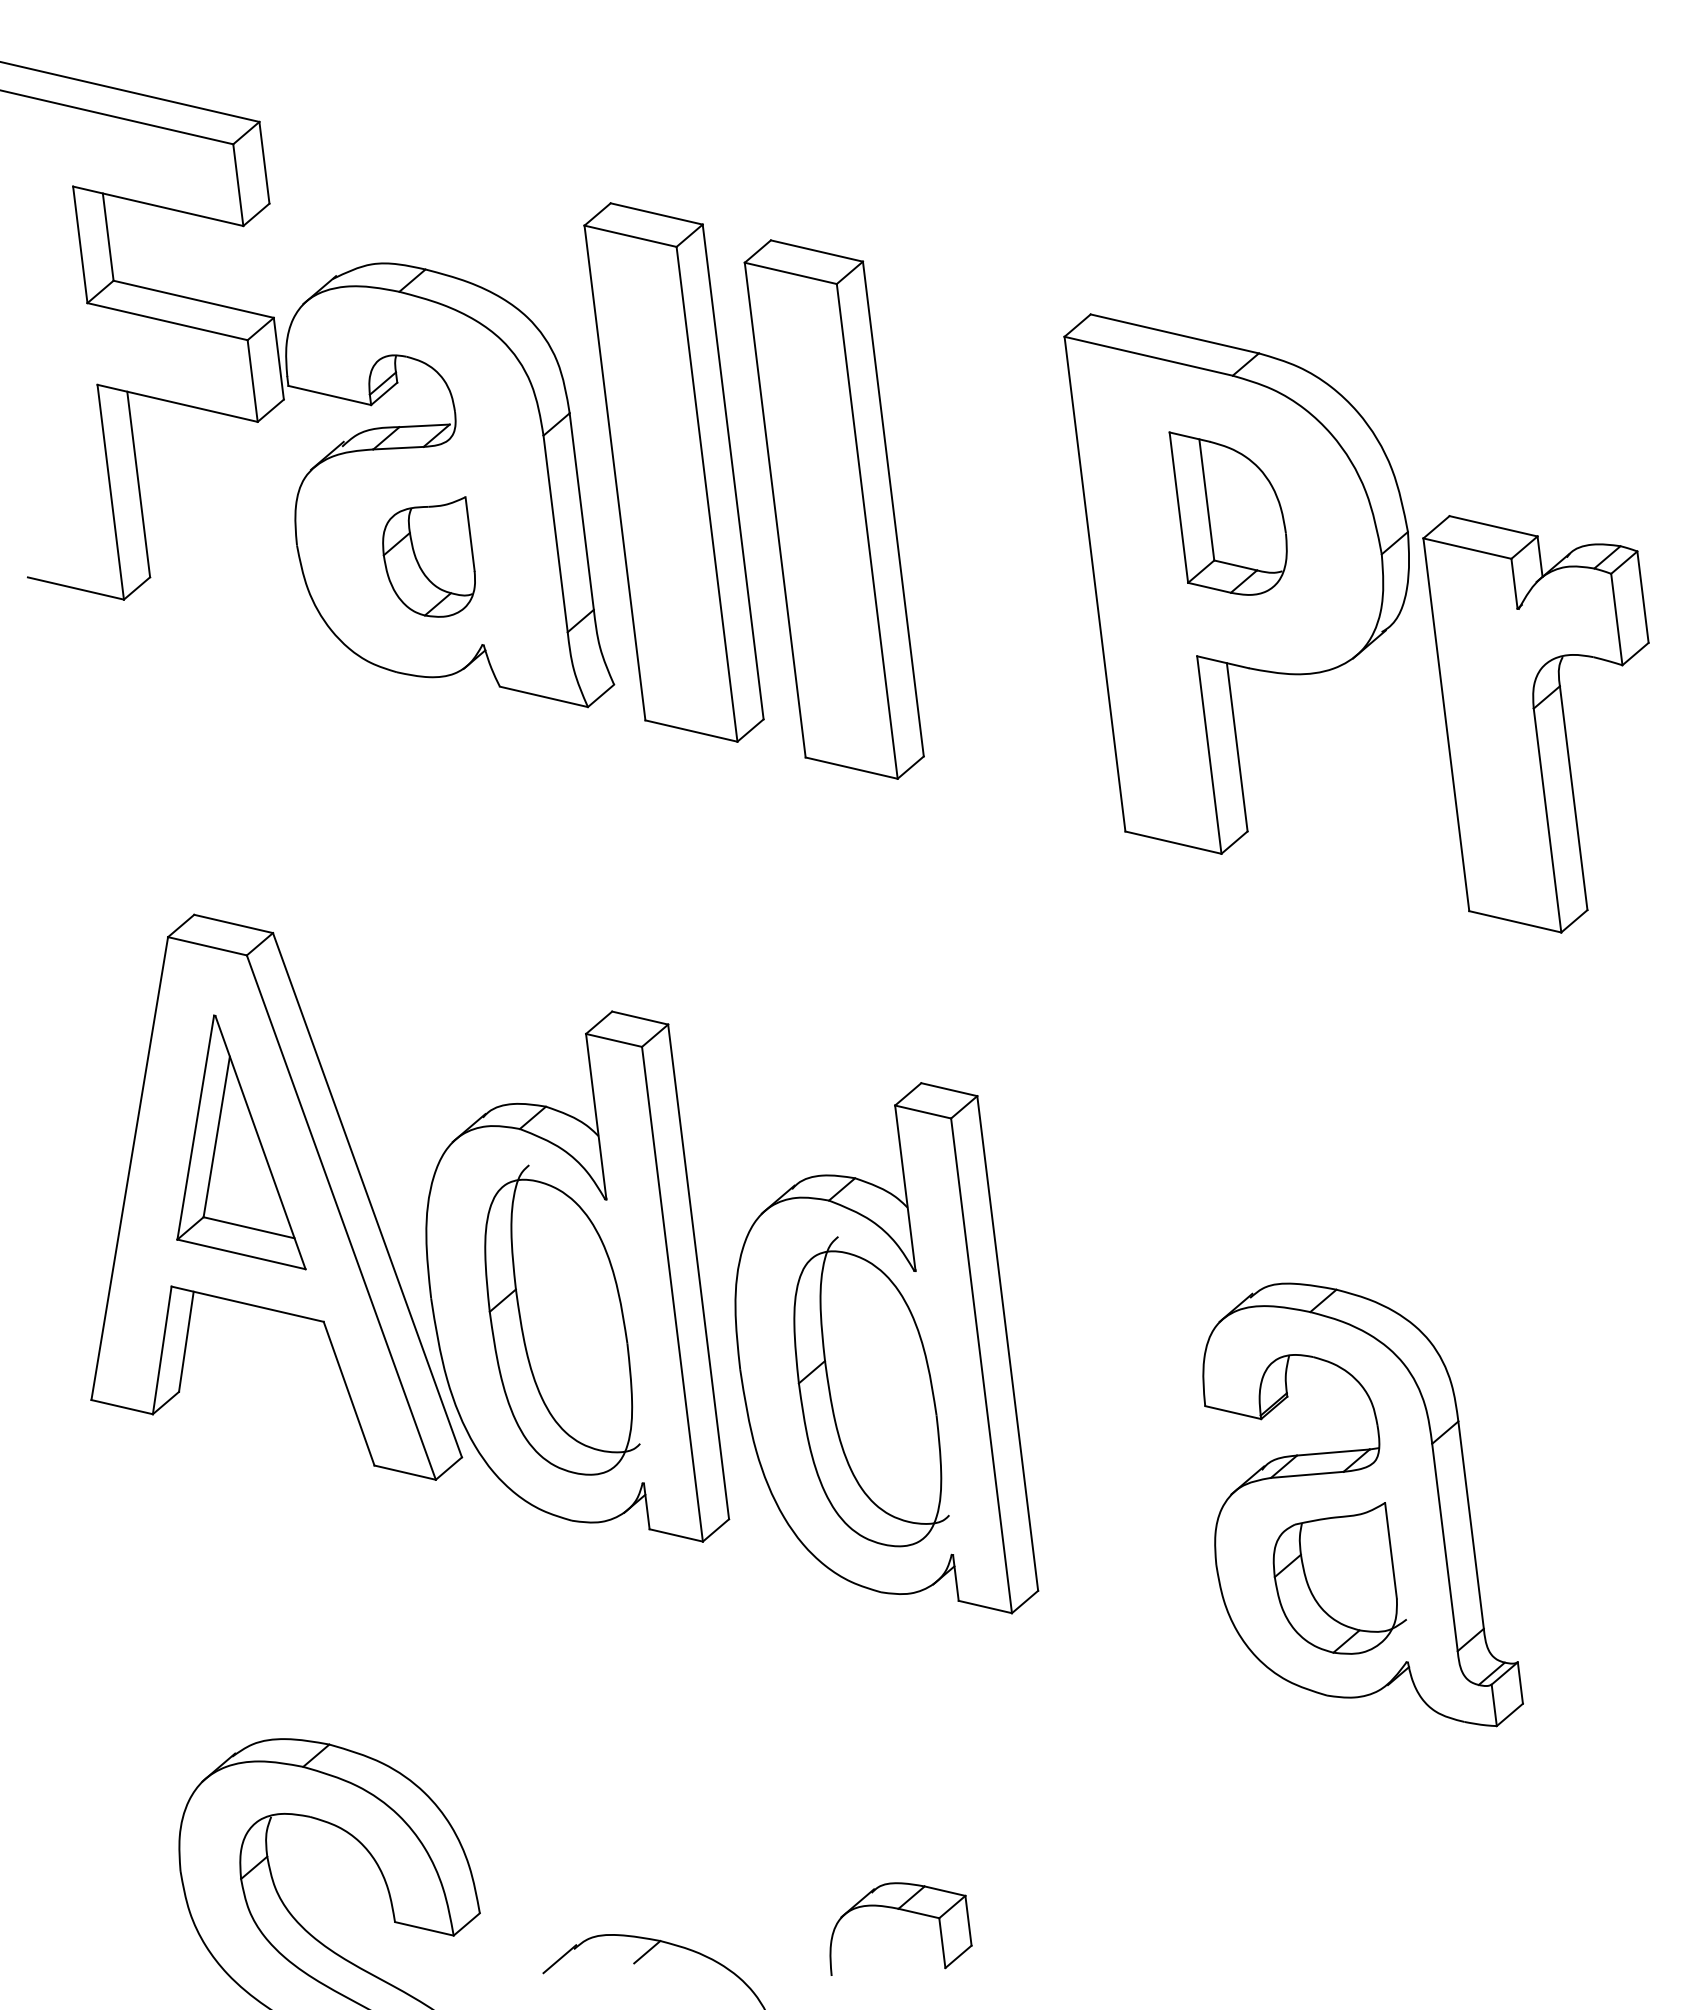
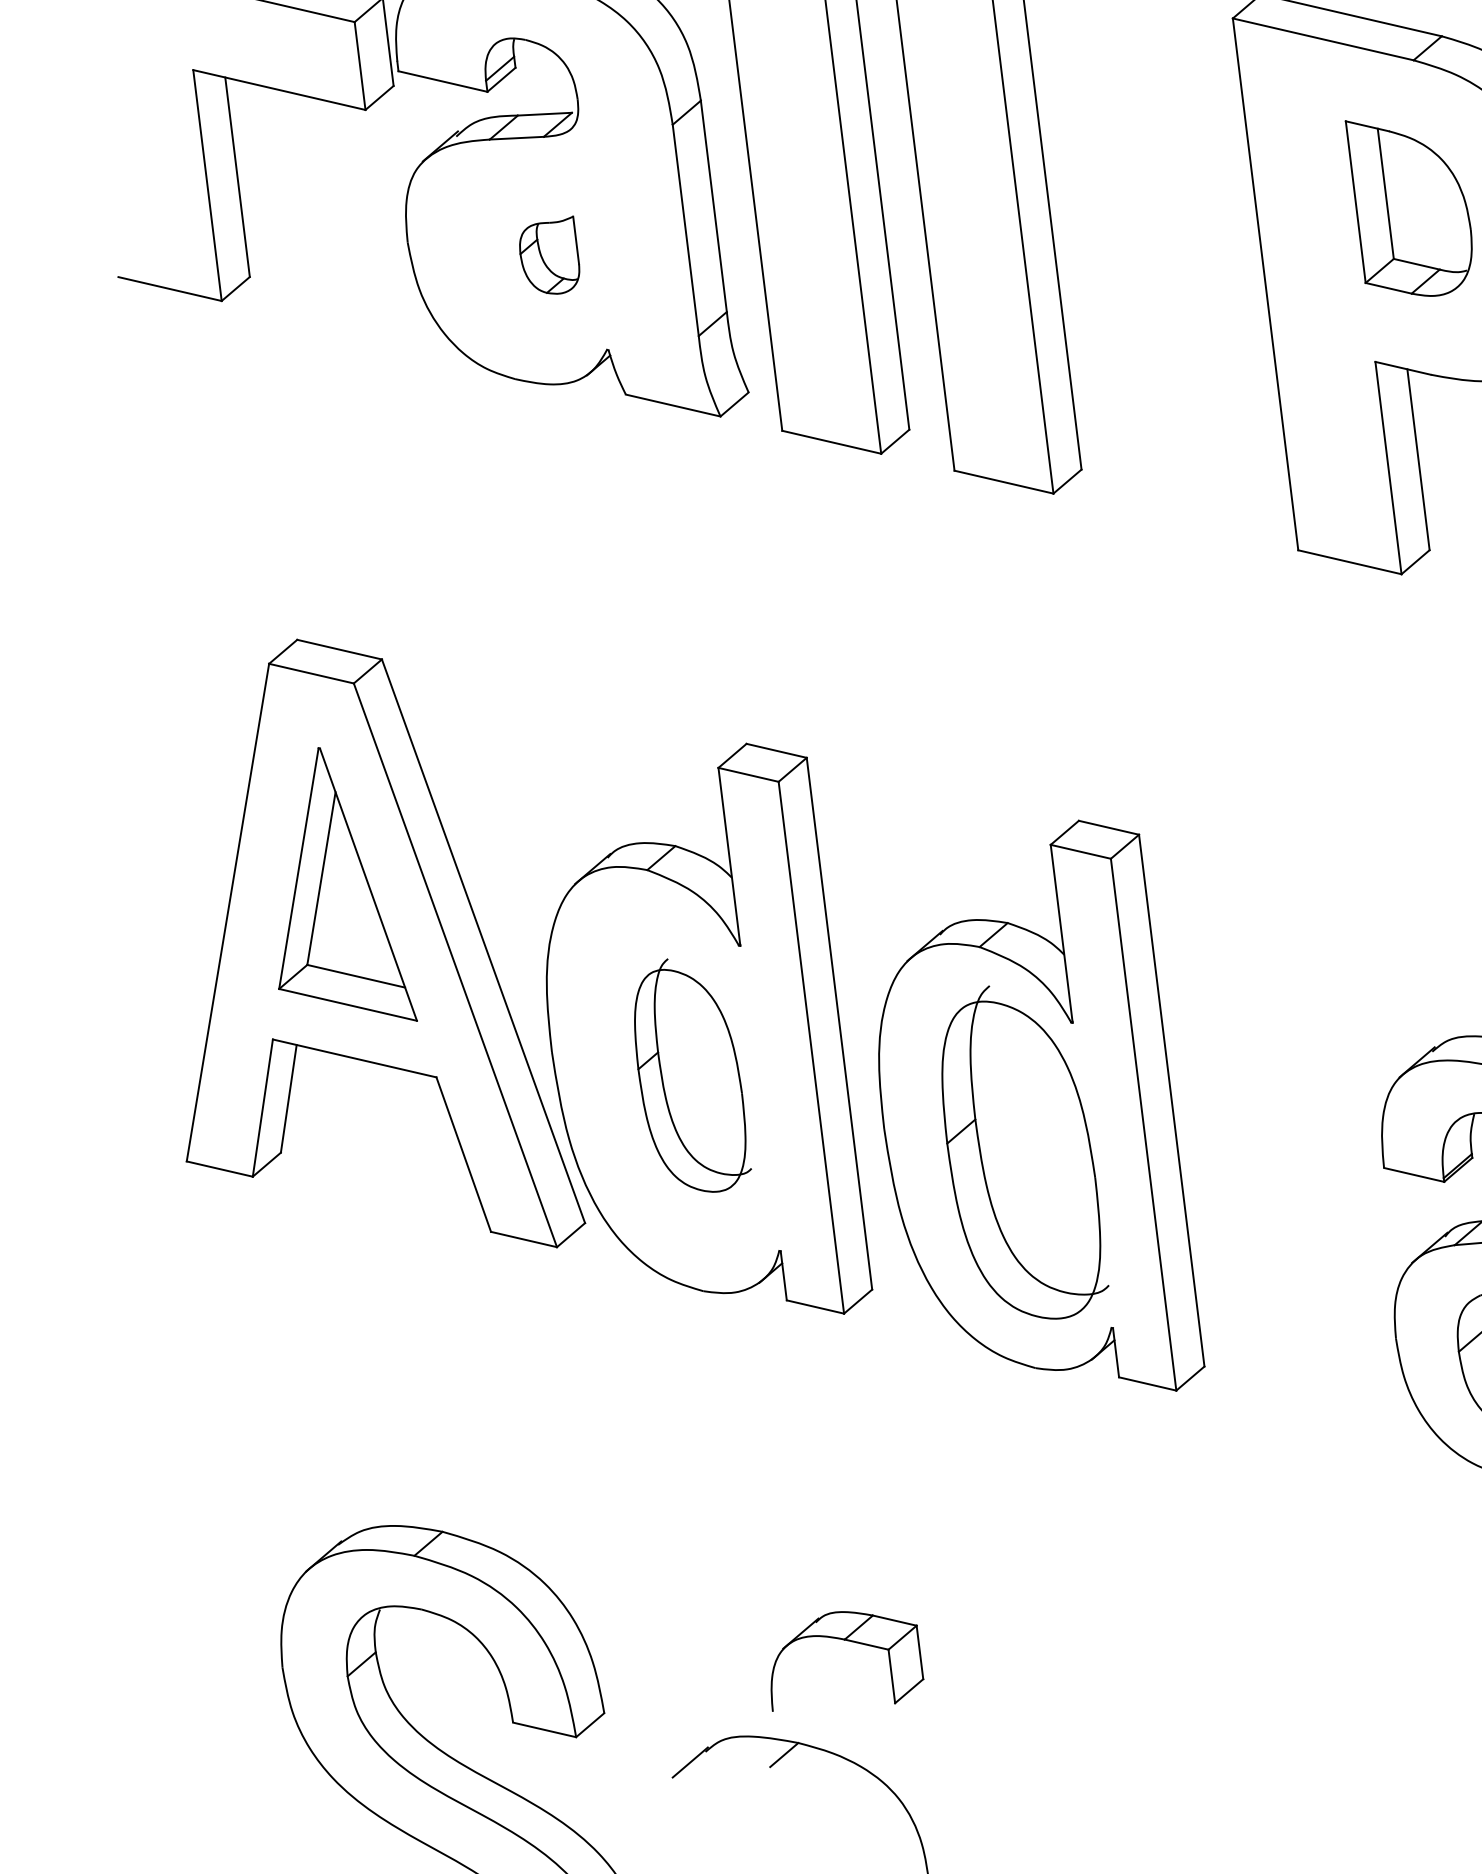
part: (428, 556) -> (549, 254), size x0.6
part: (562, 1319) -> (693, 1074), size x0.7
part: (904, 1911) -> (851, 1642), moved

